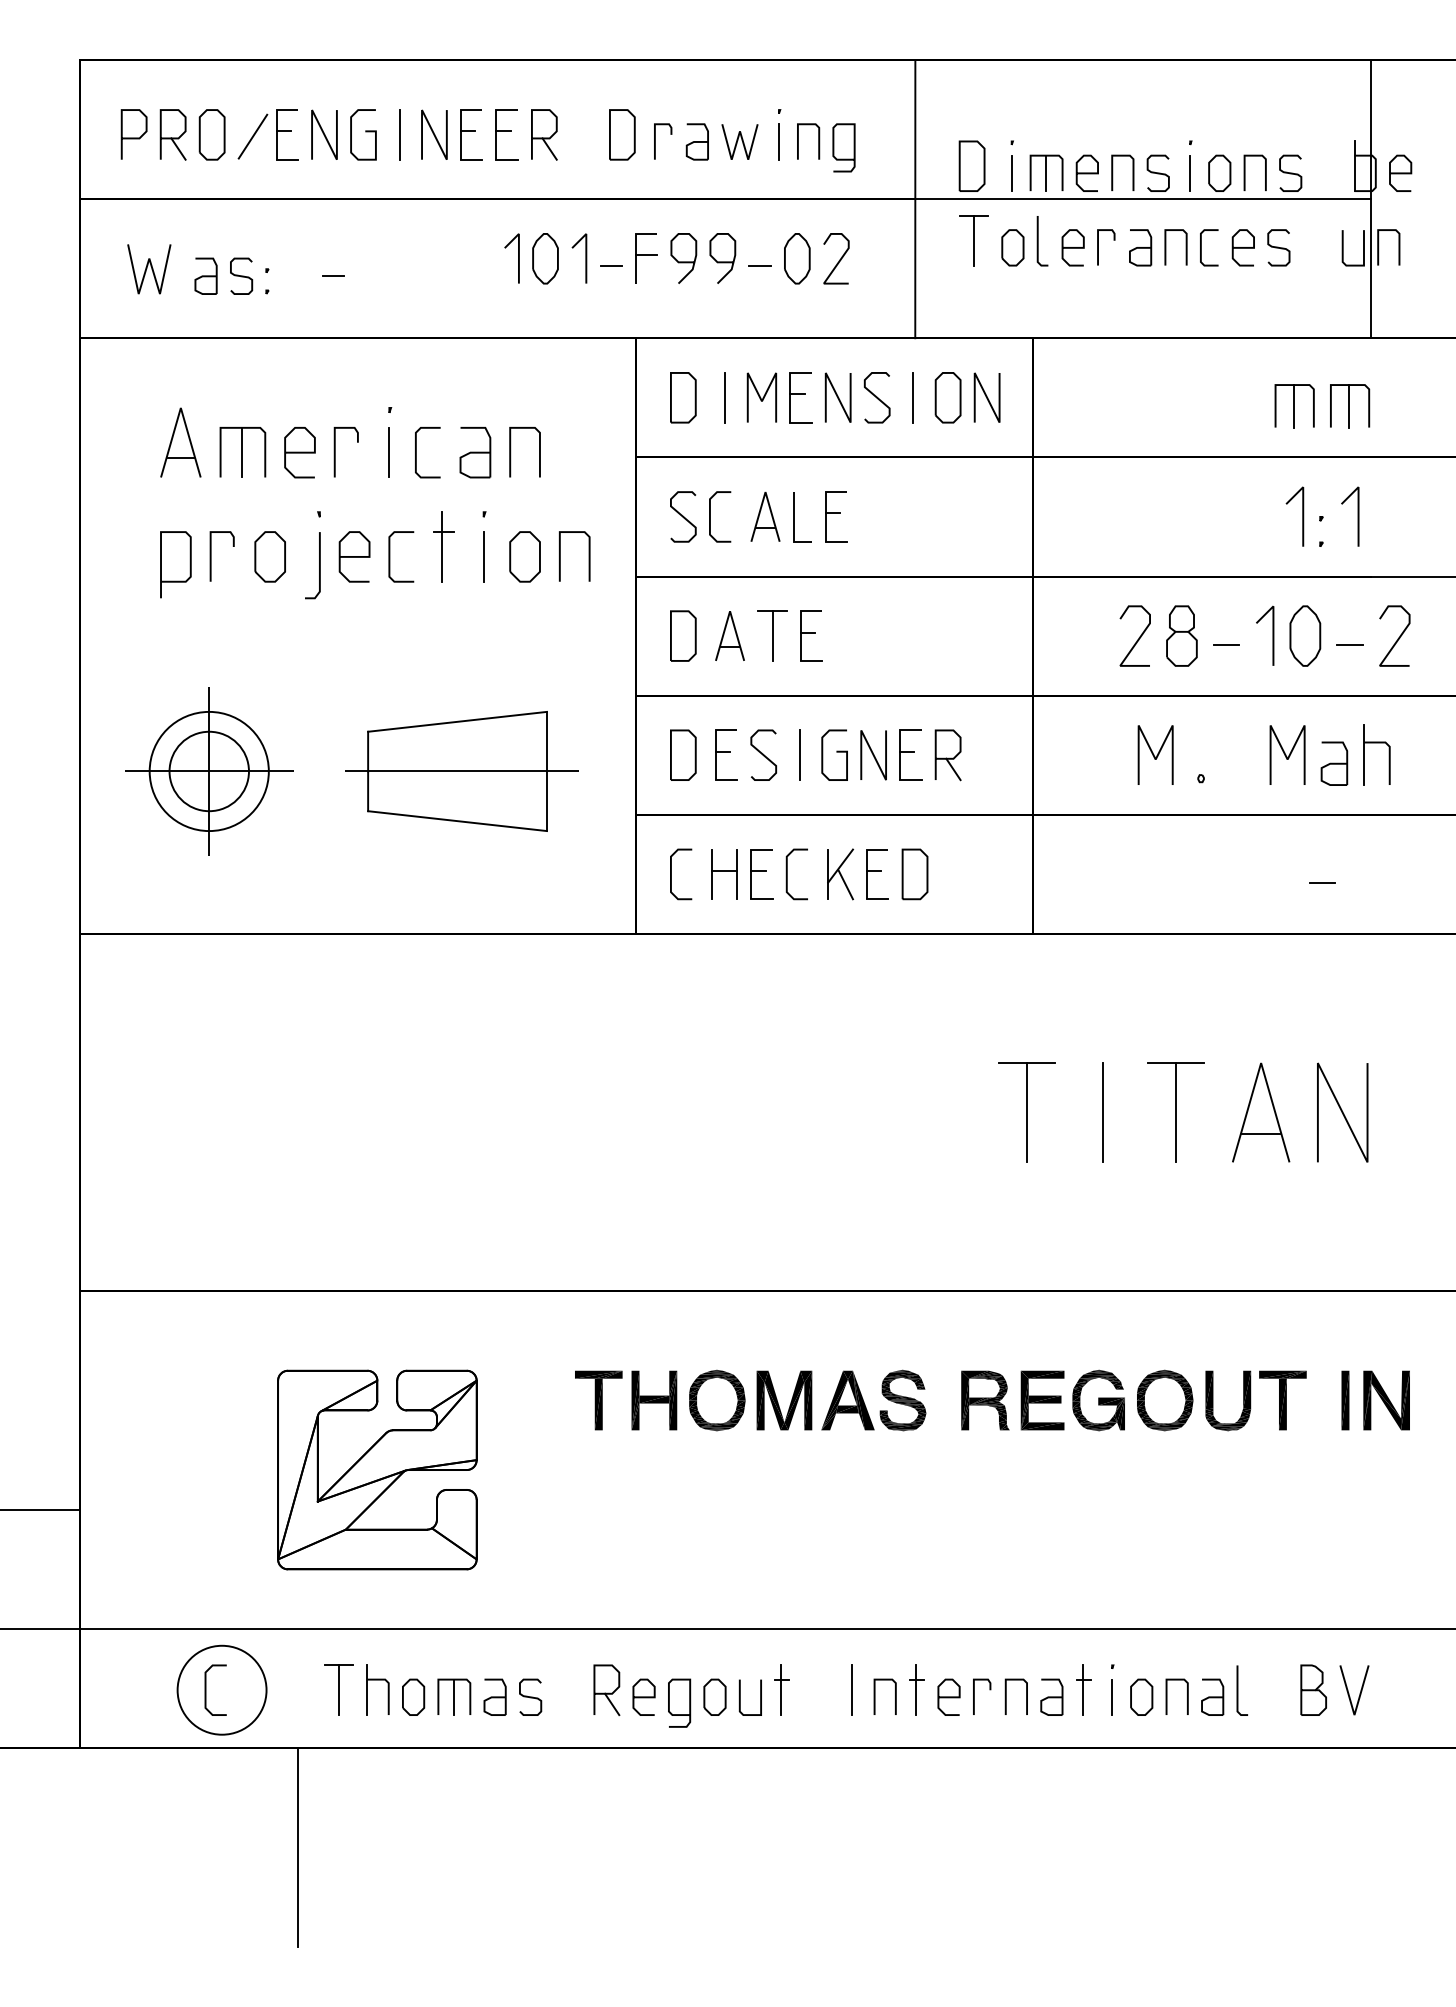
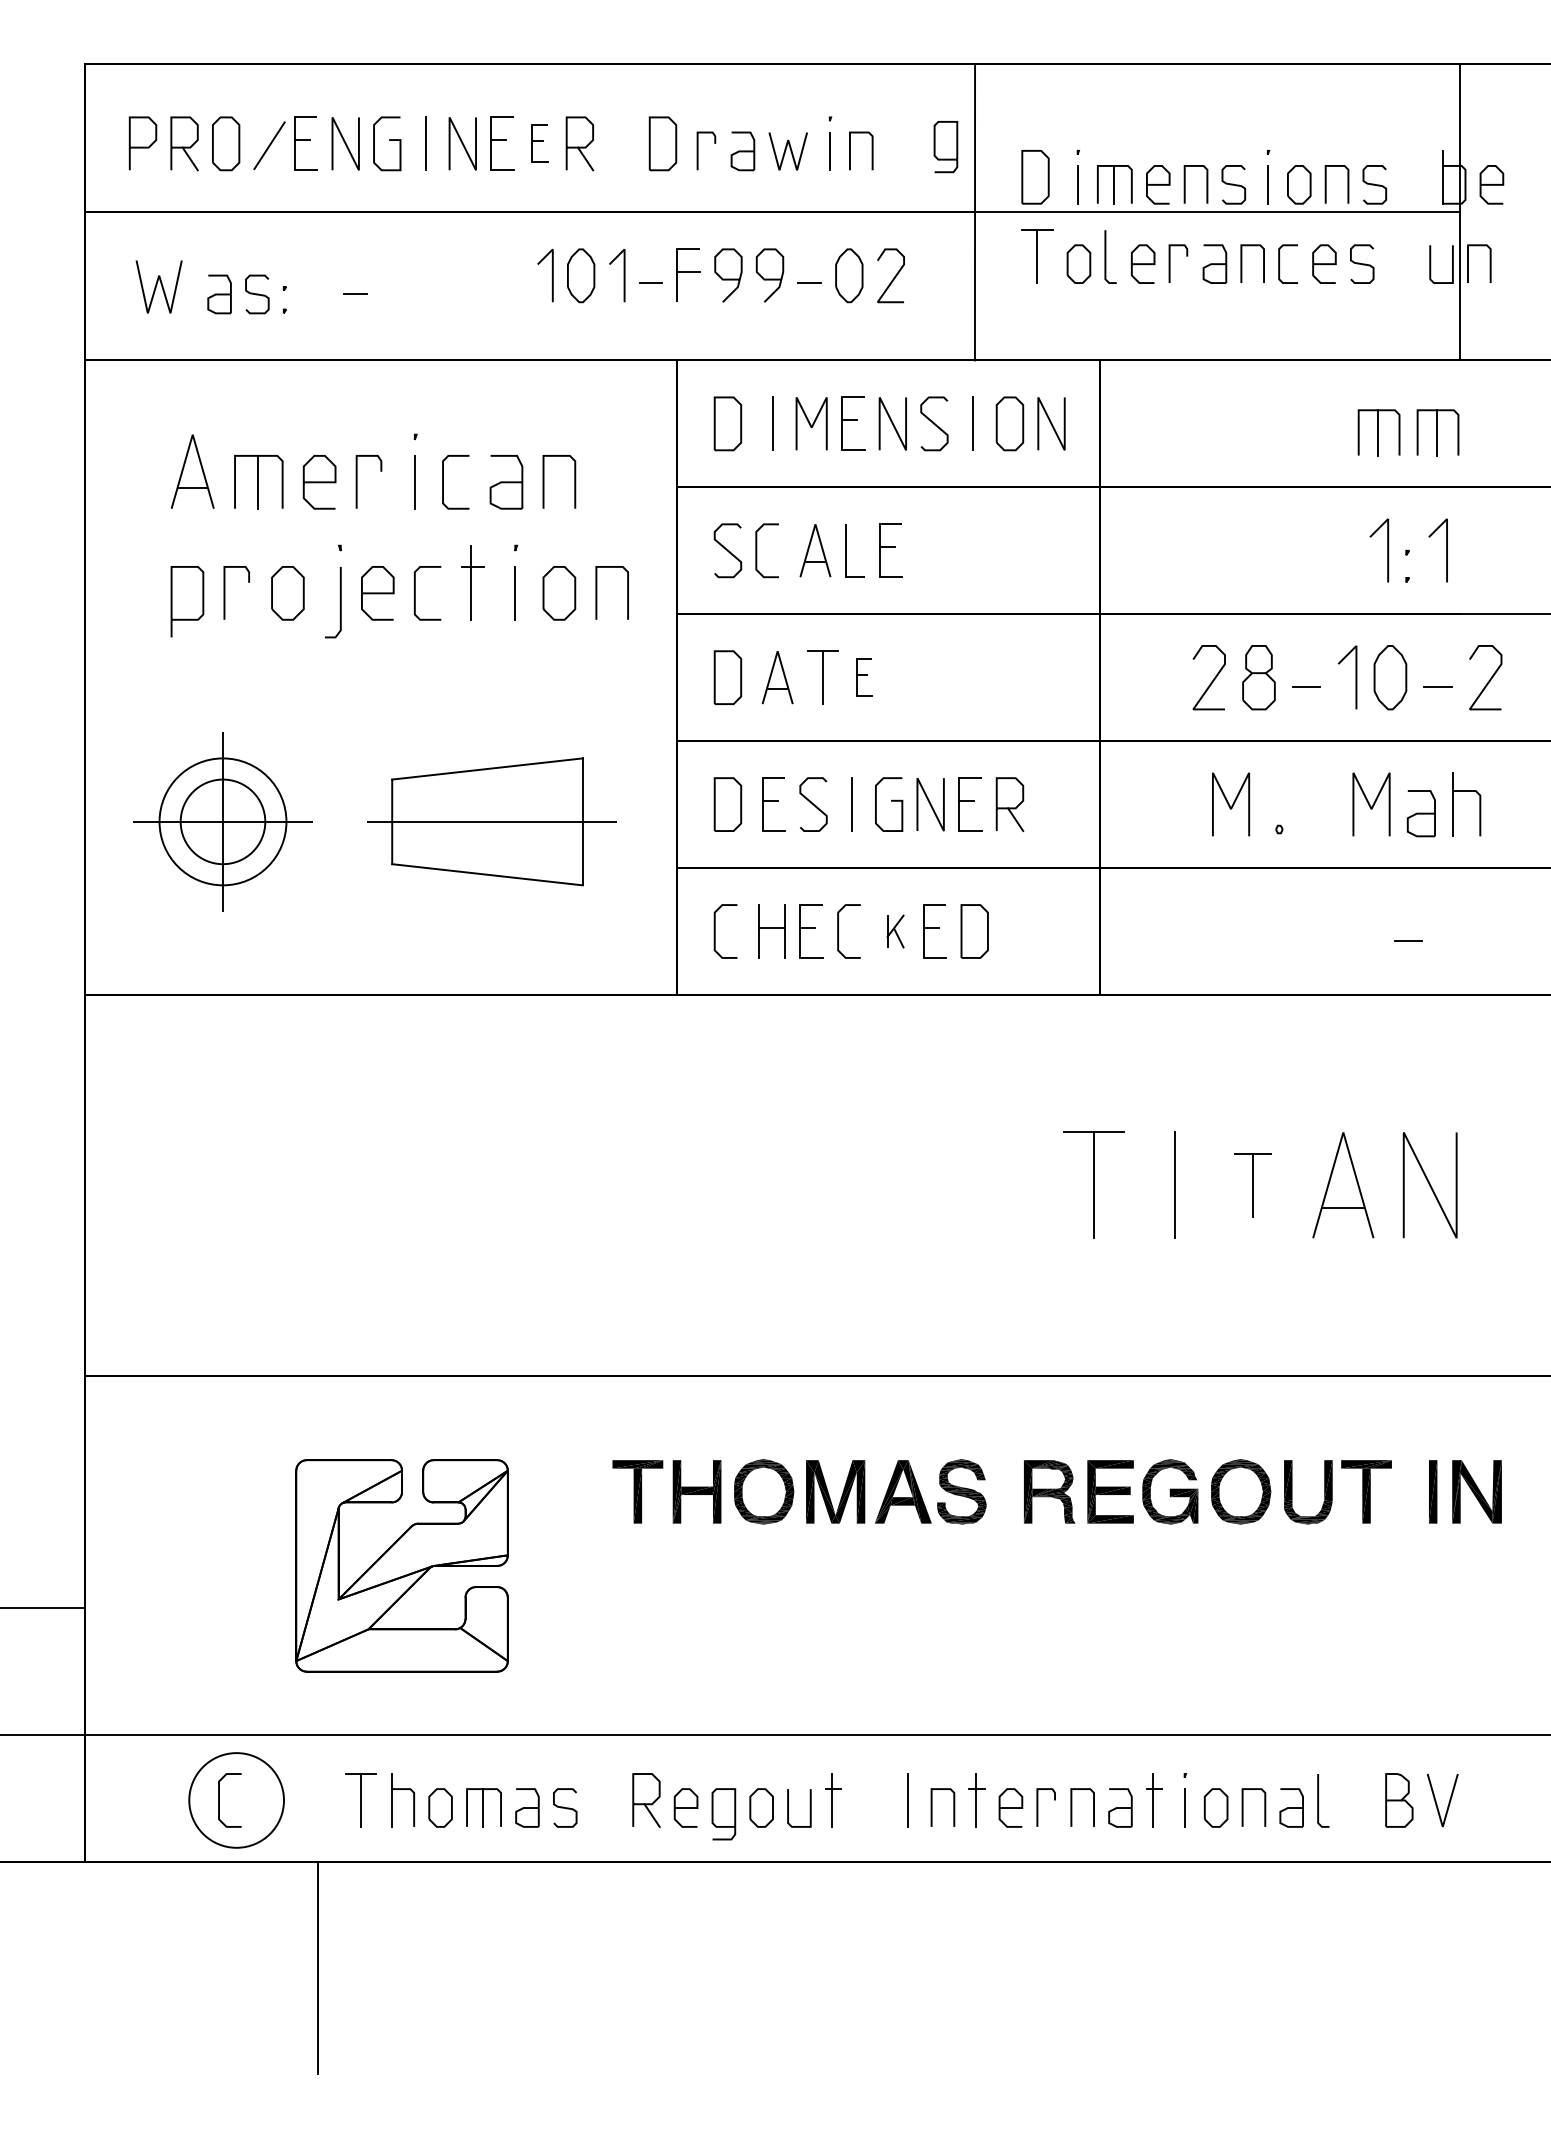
part: (506, 134) -> (539, 143), size x0.7
curve: (834, 147) -> (935, 146), moved
part: (811, 635) -> (864, 677), size x0.7
part: (840, 874) -> (895, 931), size x0.6
part: (1175, 1112) -> (1252, 1185), size x0.6

